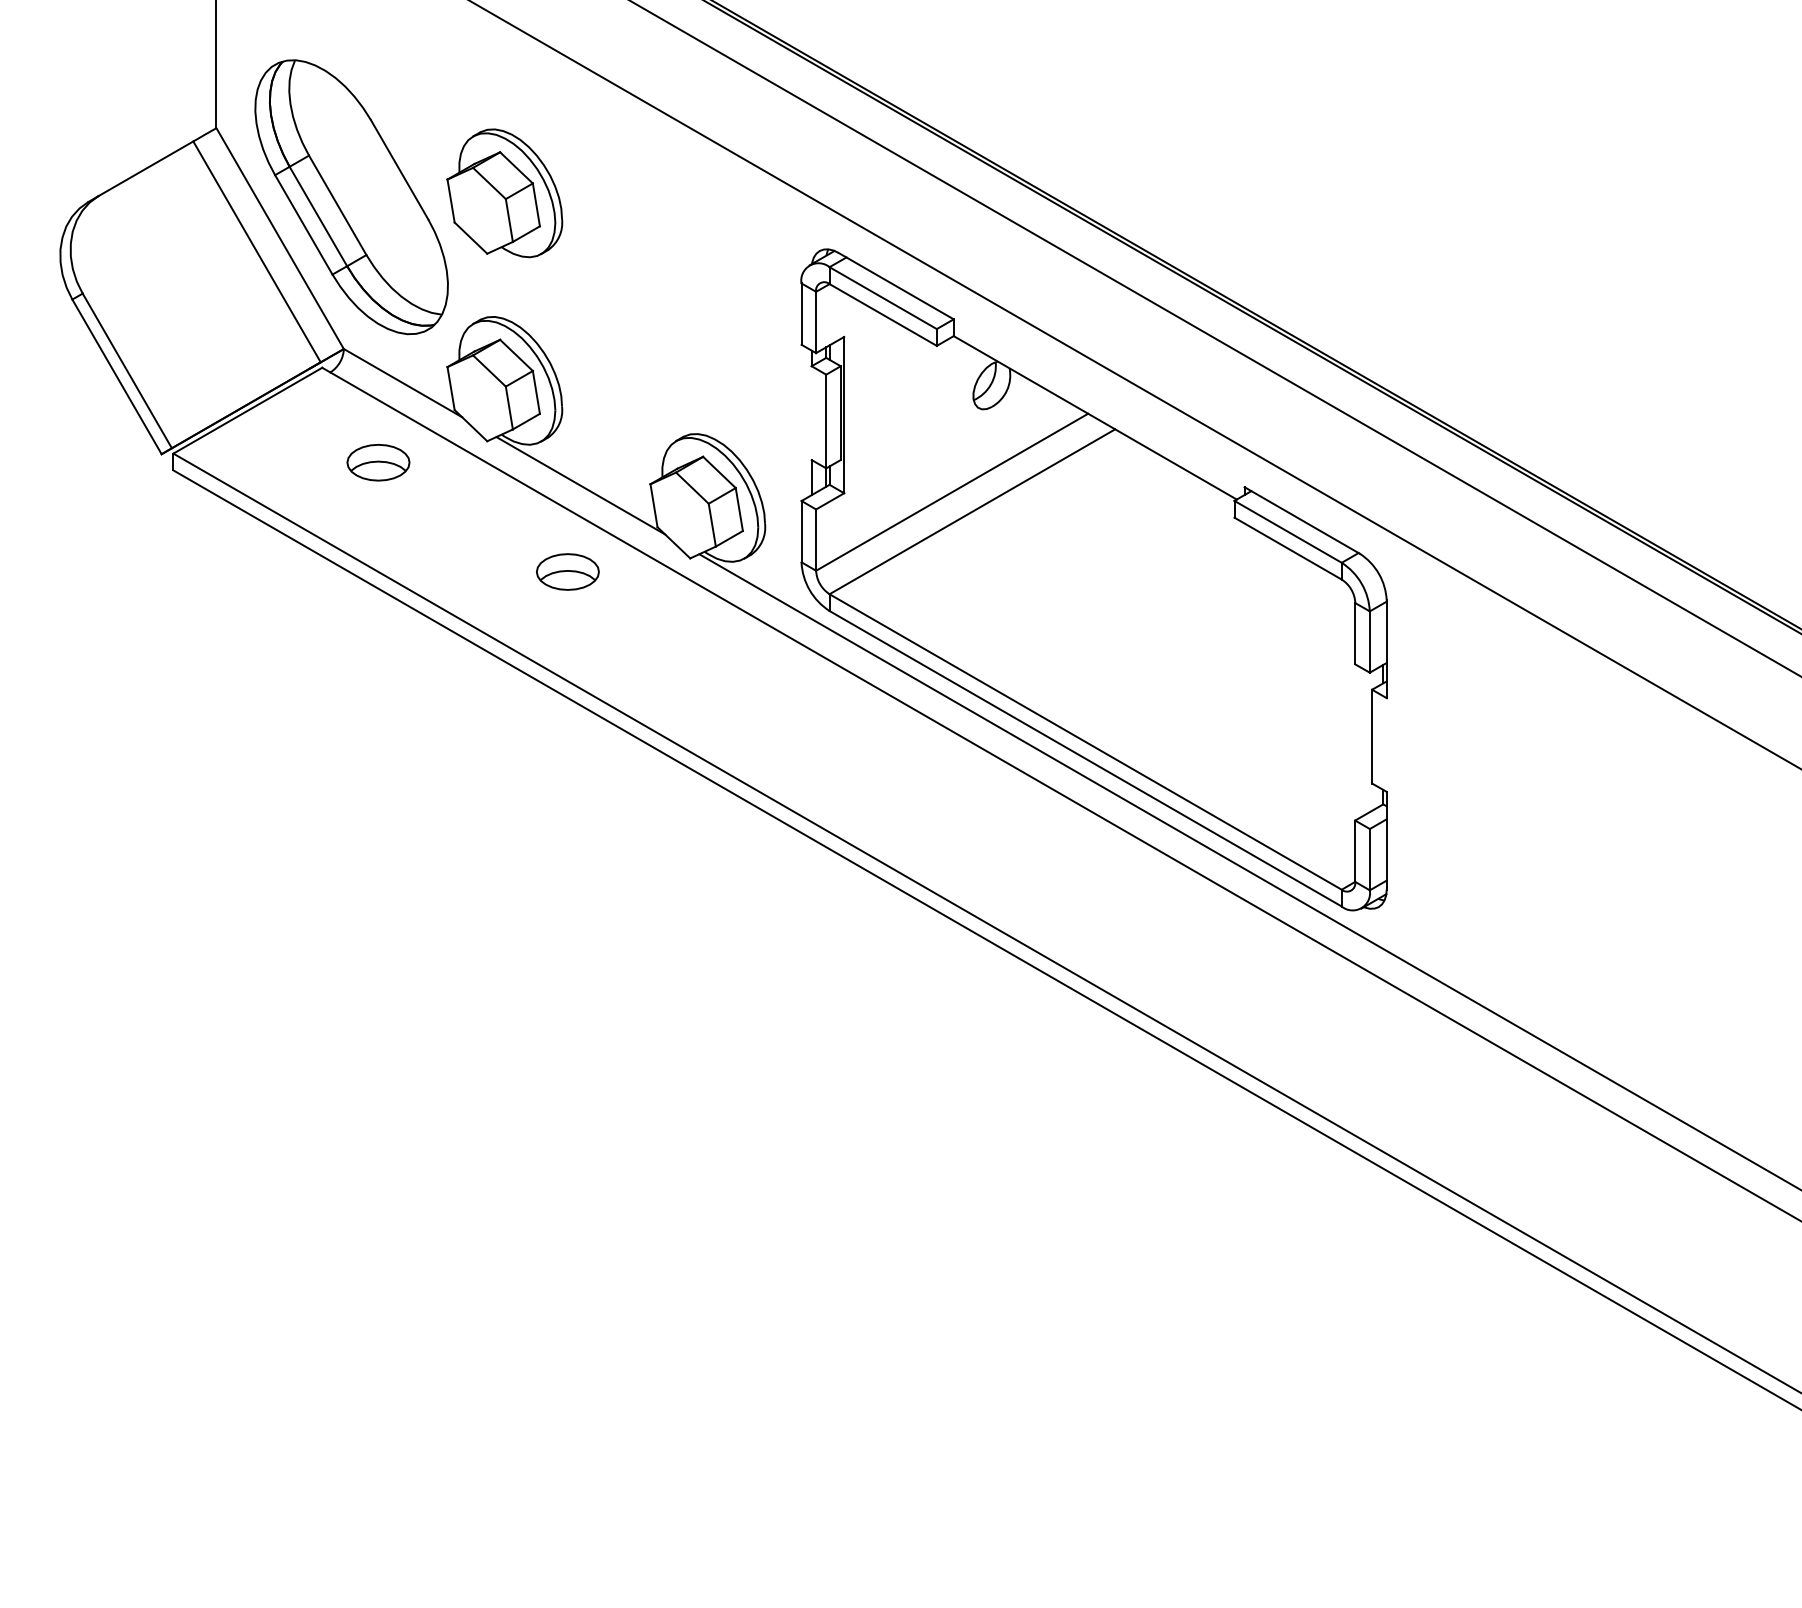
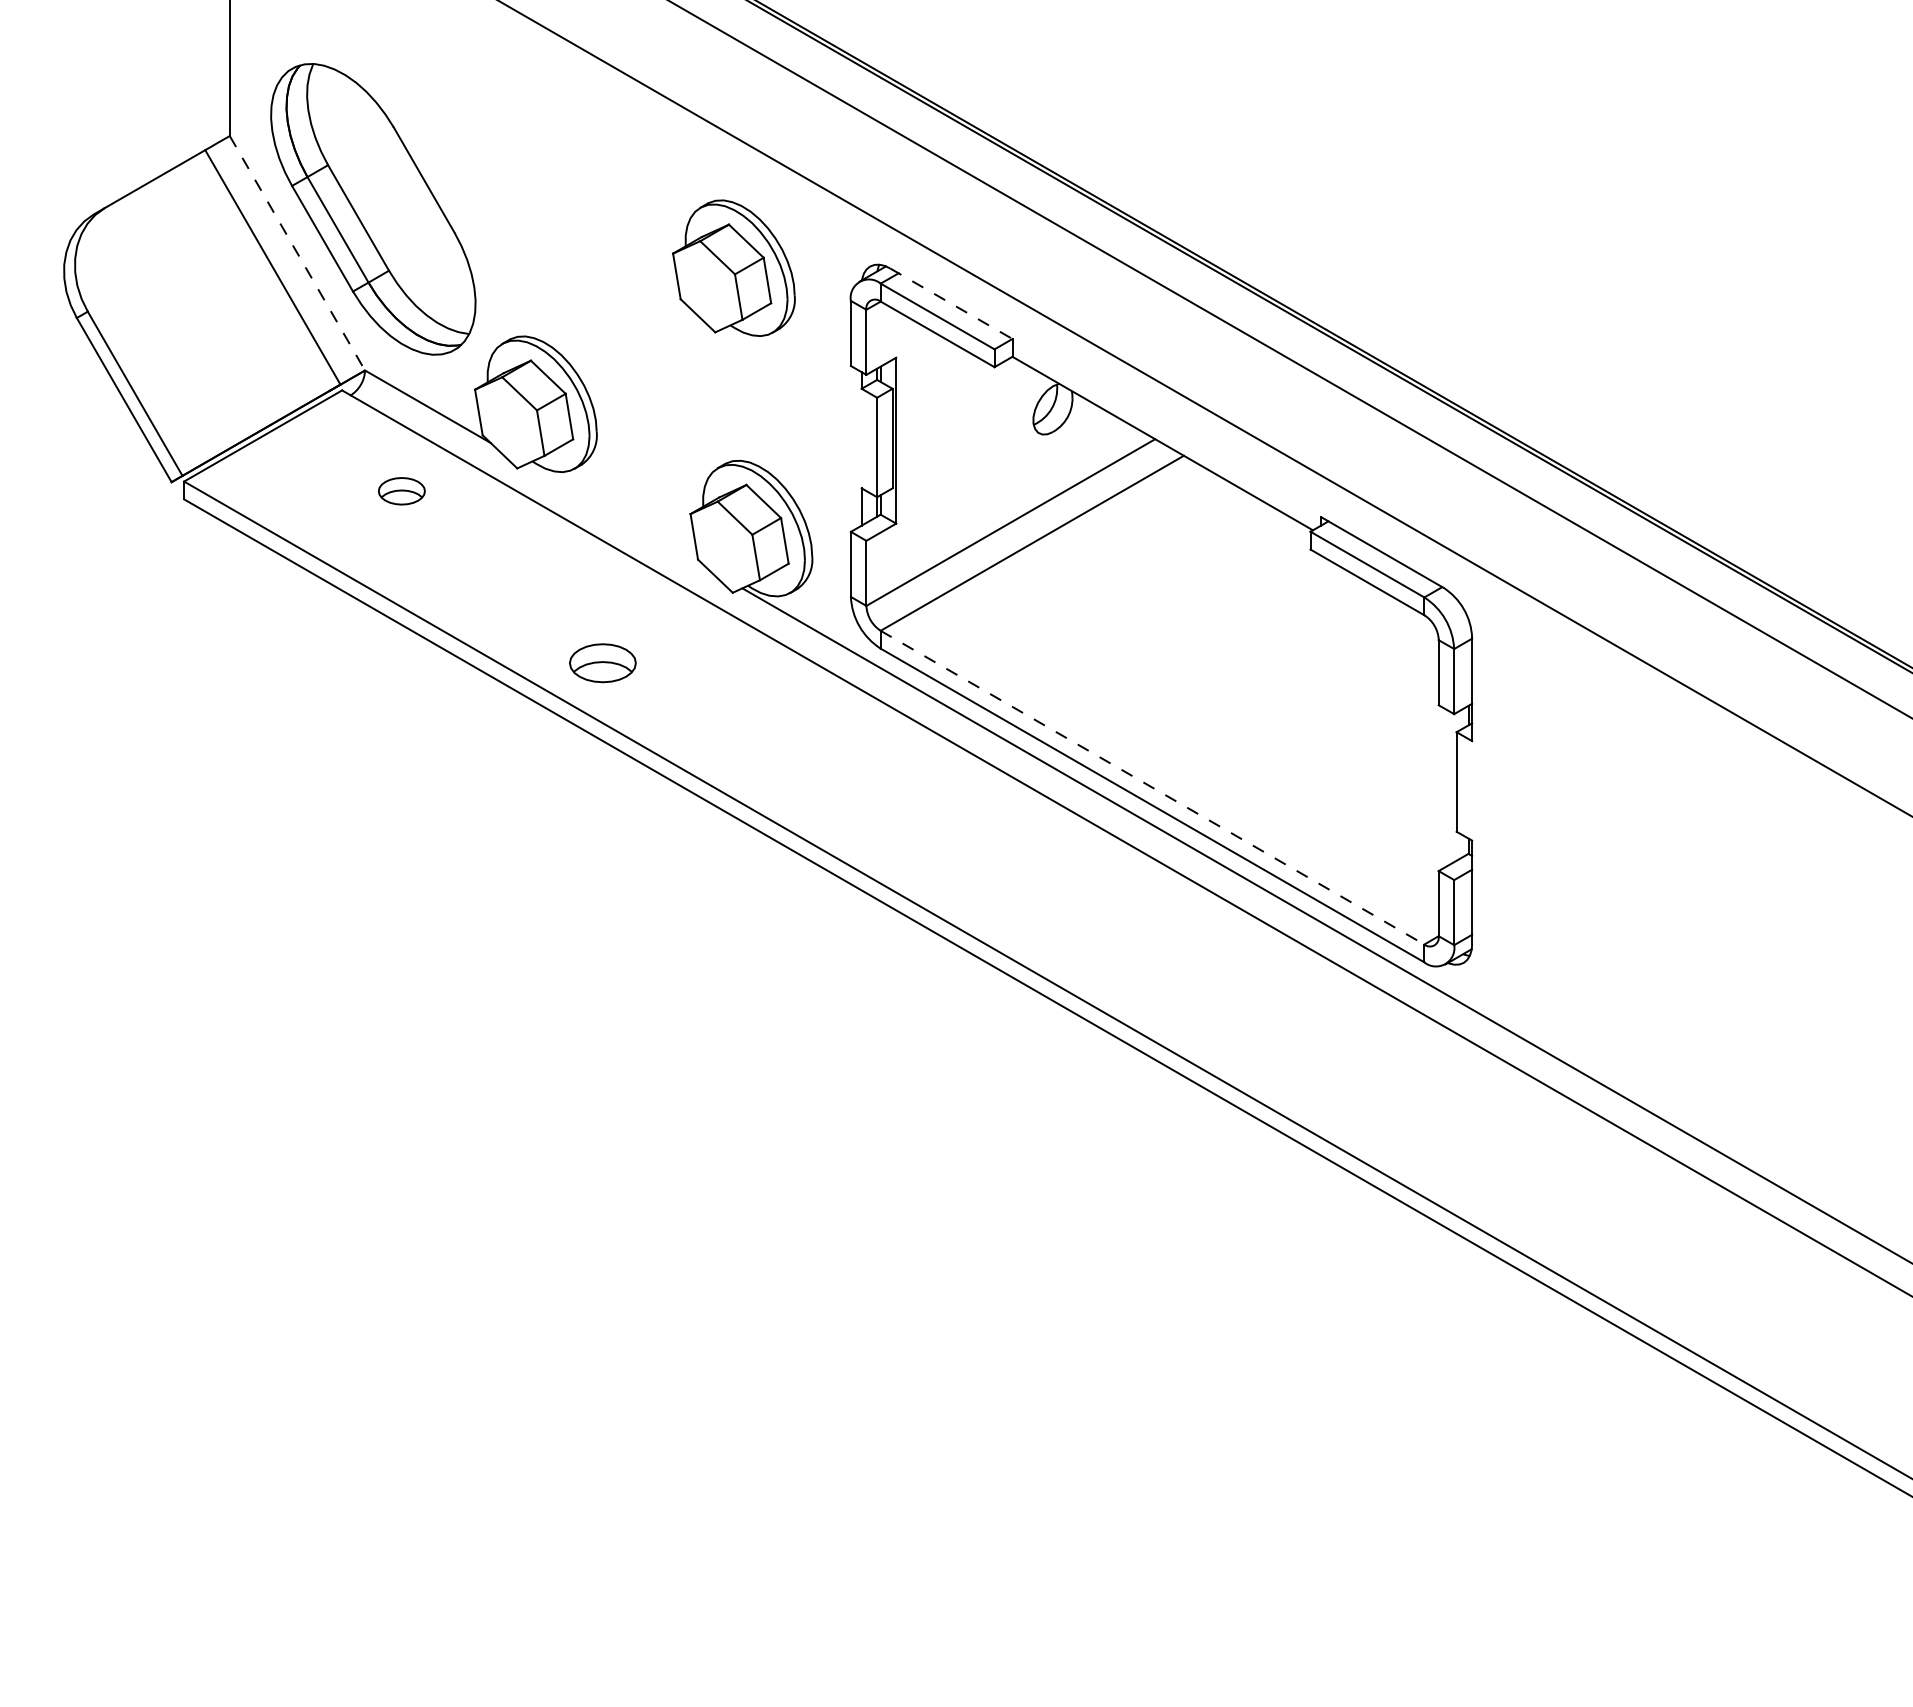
part: (504, 192) -> (733, 267), moved
line: (280, 238) -> (297, 253), solid -> dashed
line: (896, 286) -> (951, 304), solid -> dashed
part: (378, 462) -> (401, 491), size x0.7
line: (580, 485) -> (616, 515), removed
part: (567, 572) -> (602, 663), moved
line: (1085, 741) -> (1152, 787), solid -> dashed

